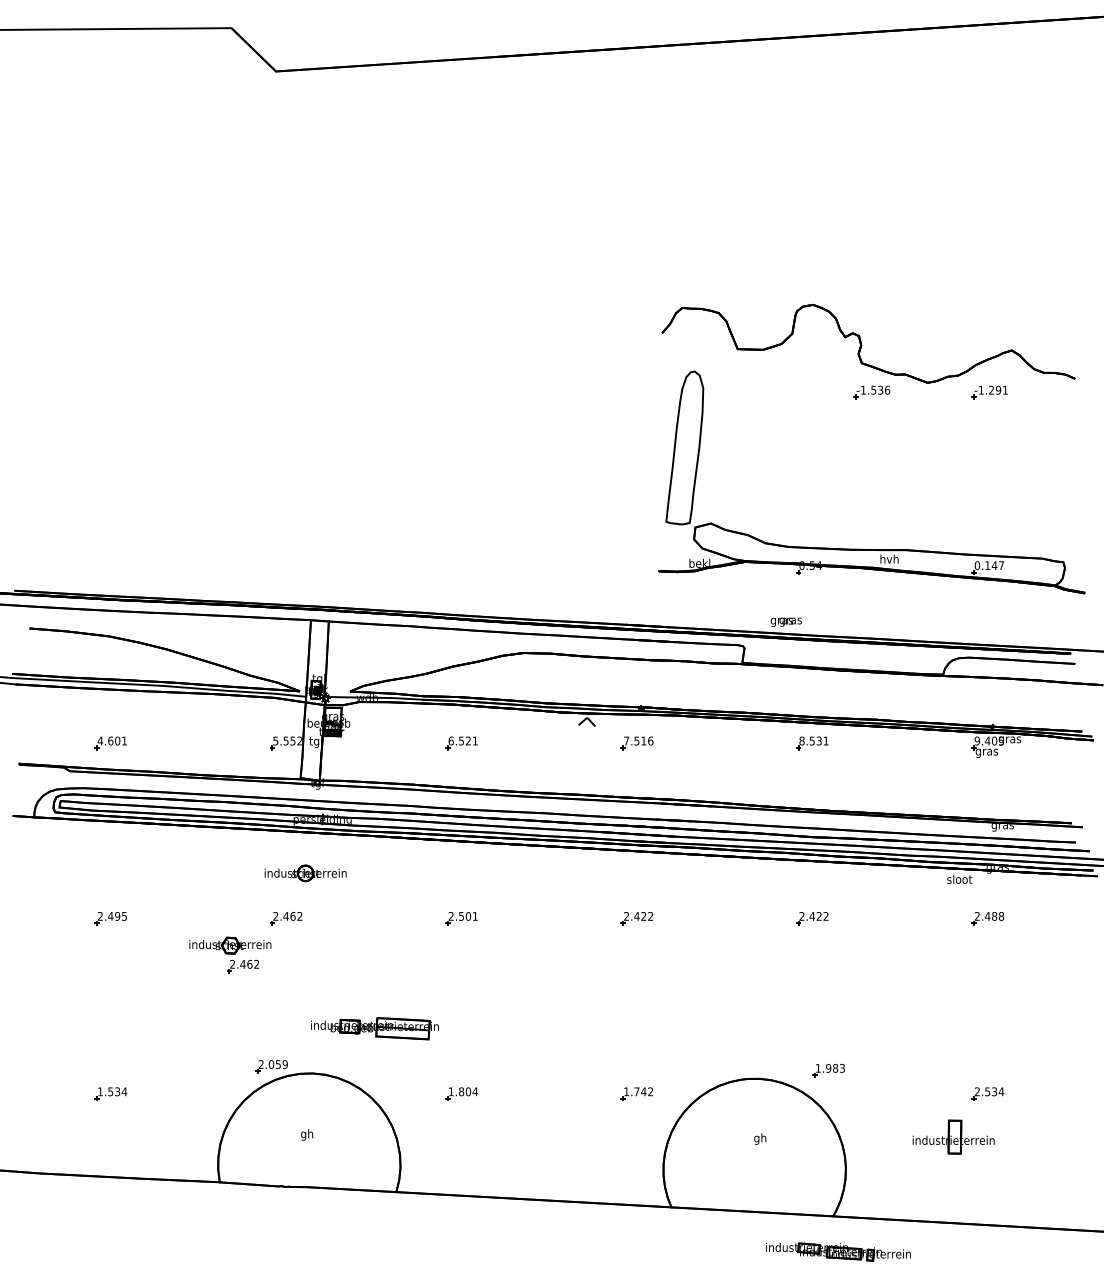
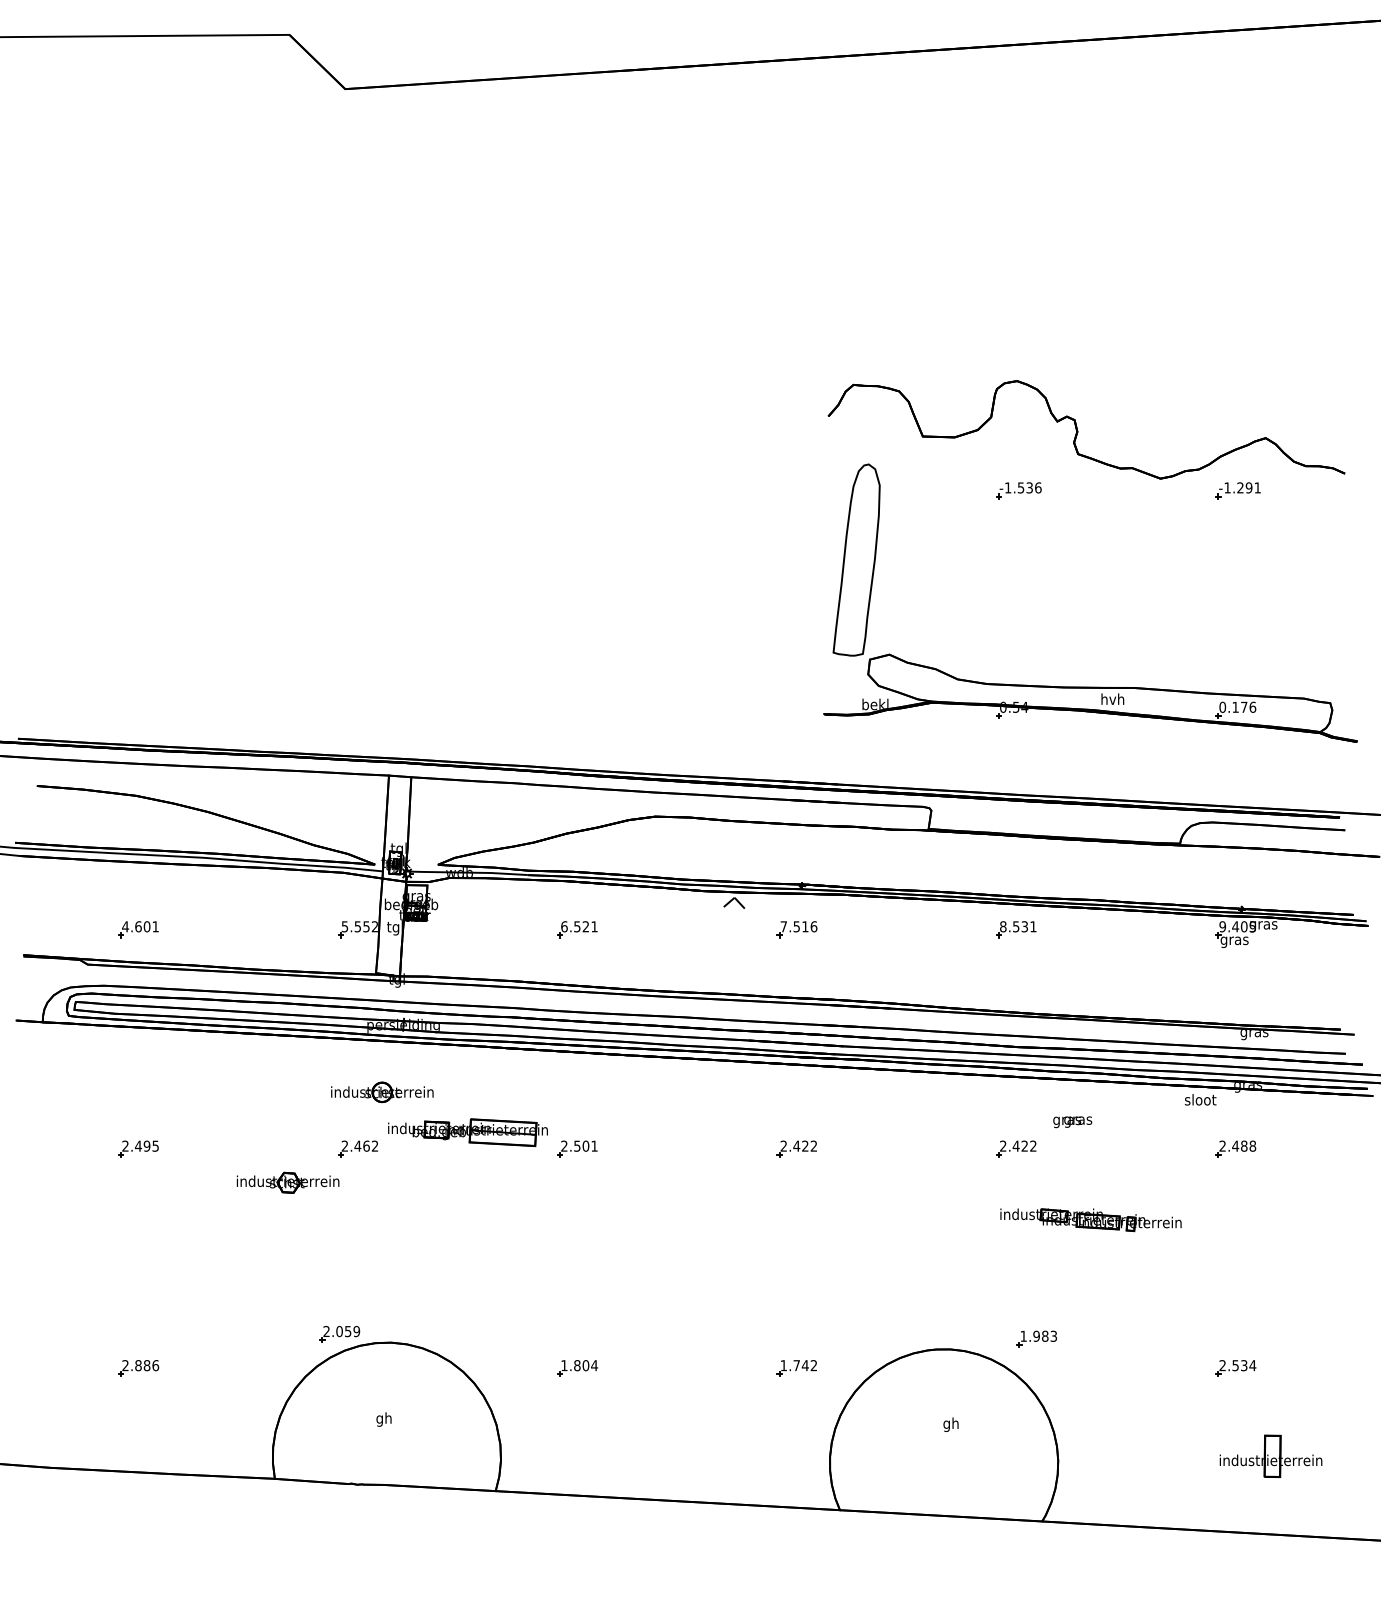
part: (871, 392) -> (1018, 490), moved
text: (998, 564) -> (1248, 706), 0.147 -> 0.176
text: (786, 622) -> (1072, 1122), moved
part: (242, 966) -> (303, 1208), removed
part: (374, 1028) -> (467, 1132), moved
text: (112, 1091) -> (140, 1365), 1.534 -> 2.886
part: (953, 1136) -> (1270, 1455), moved
part: (838, 1252) -> (1090, 1220), moved

